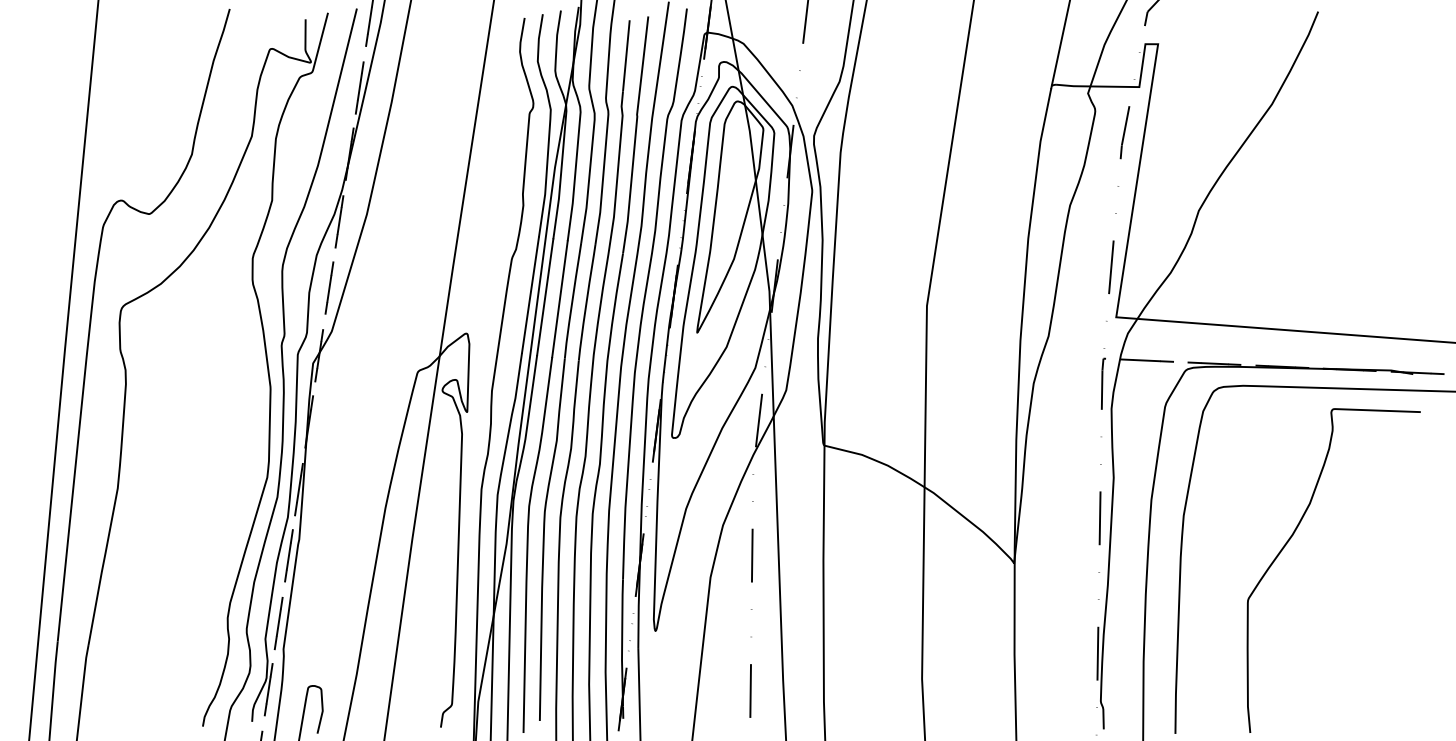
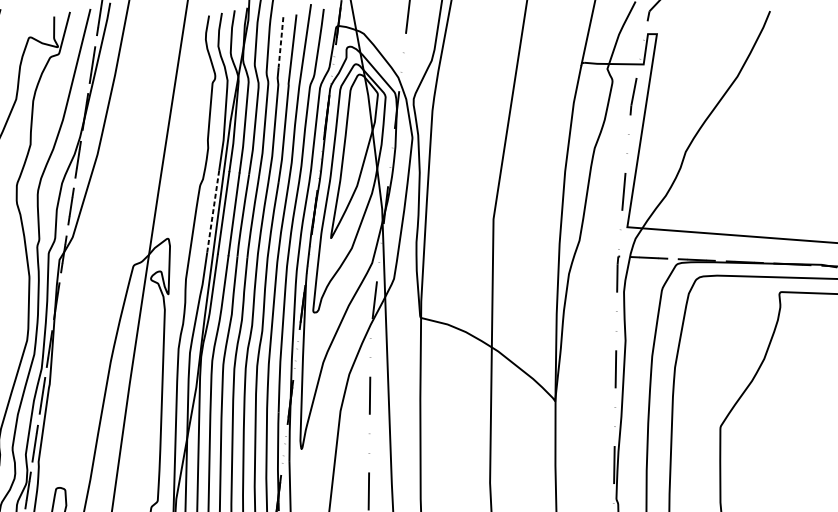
line: (626, 55) -> (281, 42), solid -> dashed
line: (530, 295) -> (213, 211), solid -> dashed

